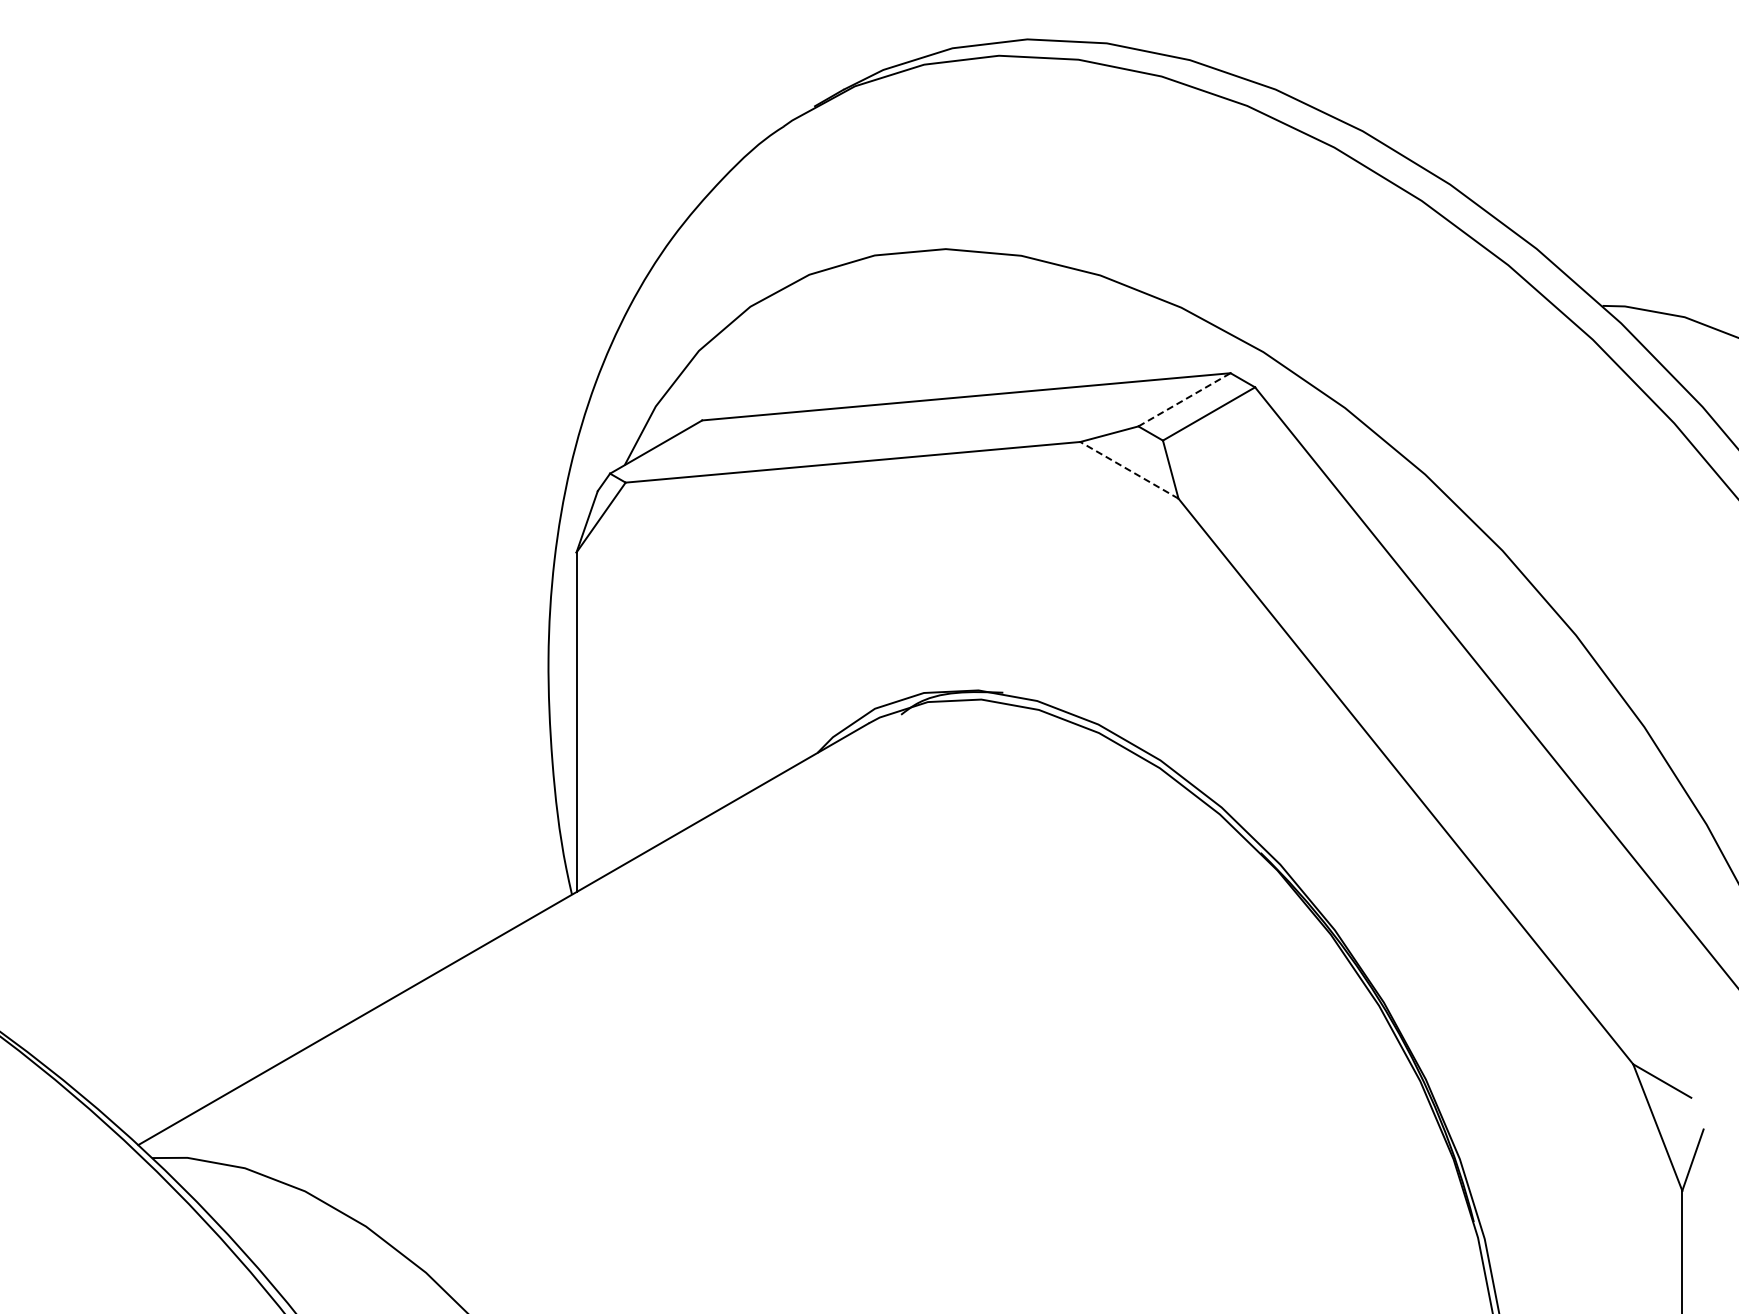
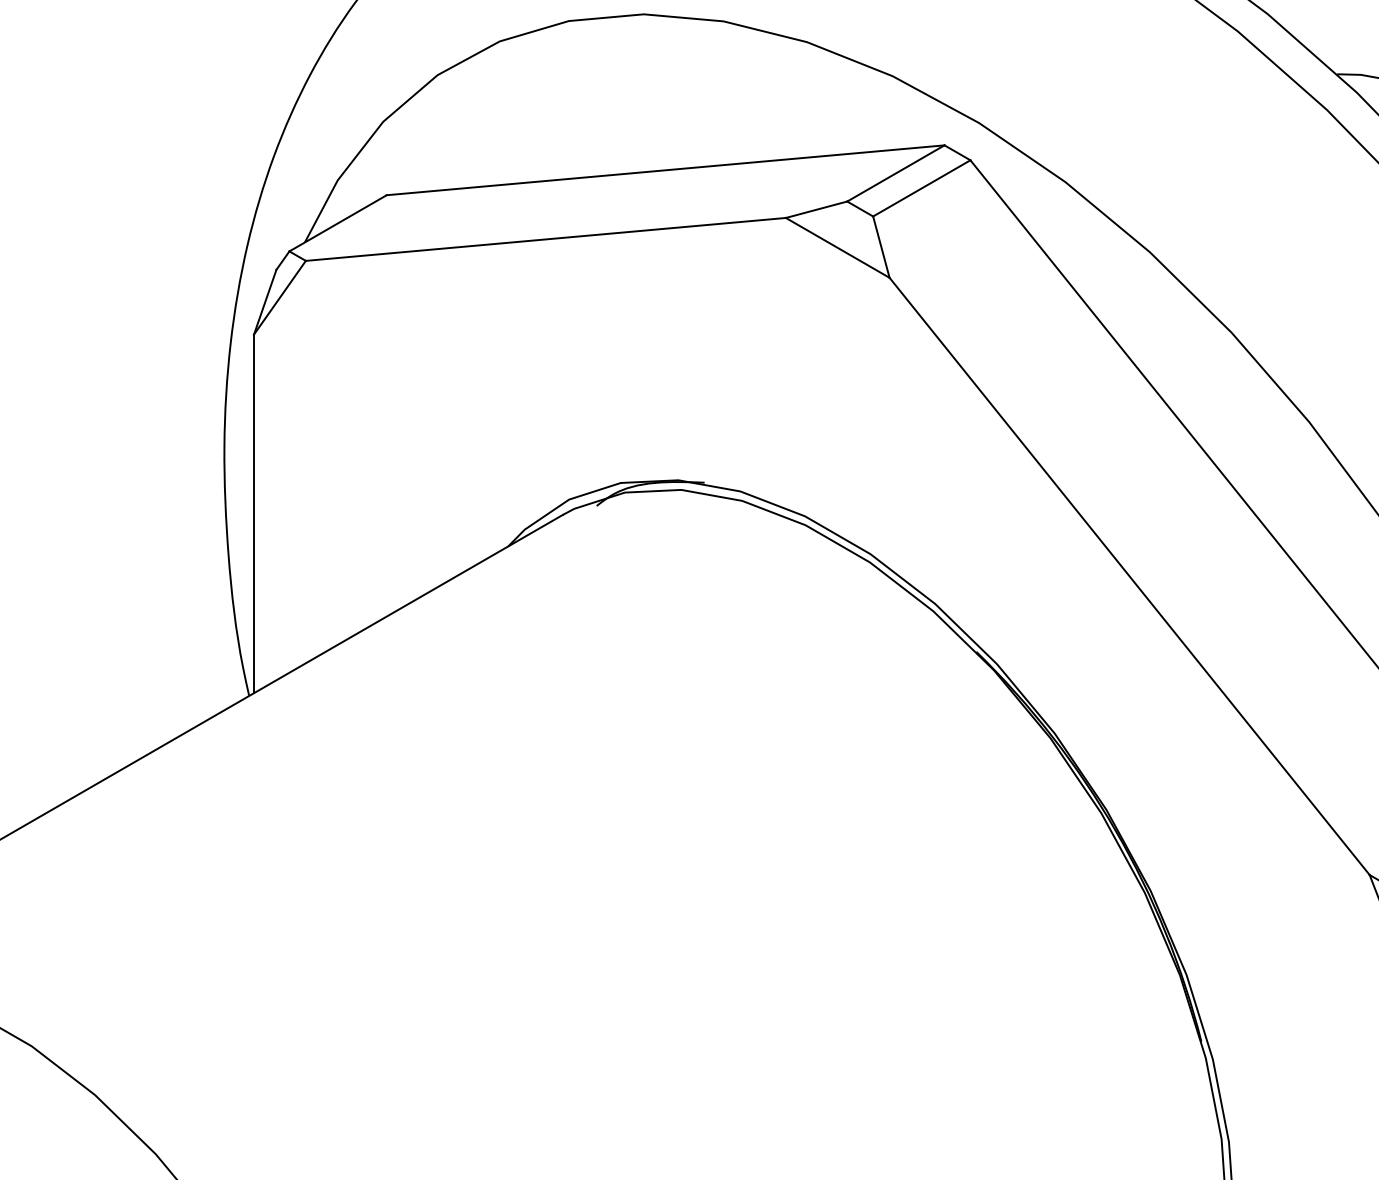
line: (1184, 399) -> (895, 173), dashed -> solid
line: (1129, 470) -> (837, 248), dashed -> solid

